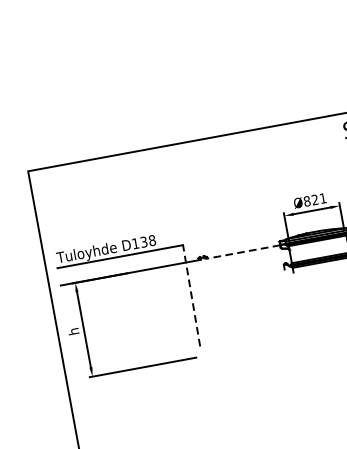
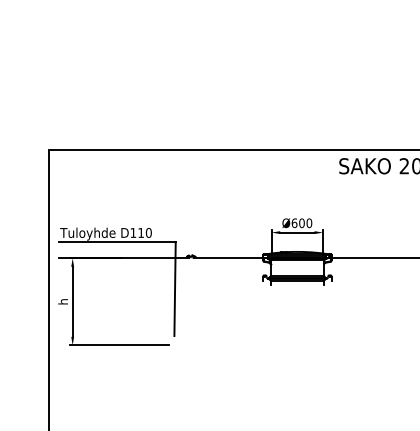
text: (314, 200) -> (301, 223), Ø821 -> Ø600
text: (147, 240) -> (144, 232), D138 -> D110
line: (243, 252) -> (228, 258), dashed -> solid
line: (192, 296) -> (175, 289), dashed -> solid

